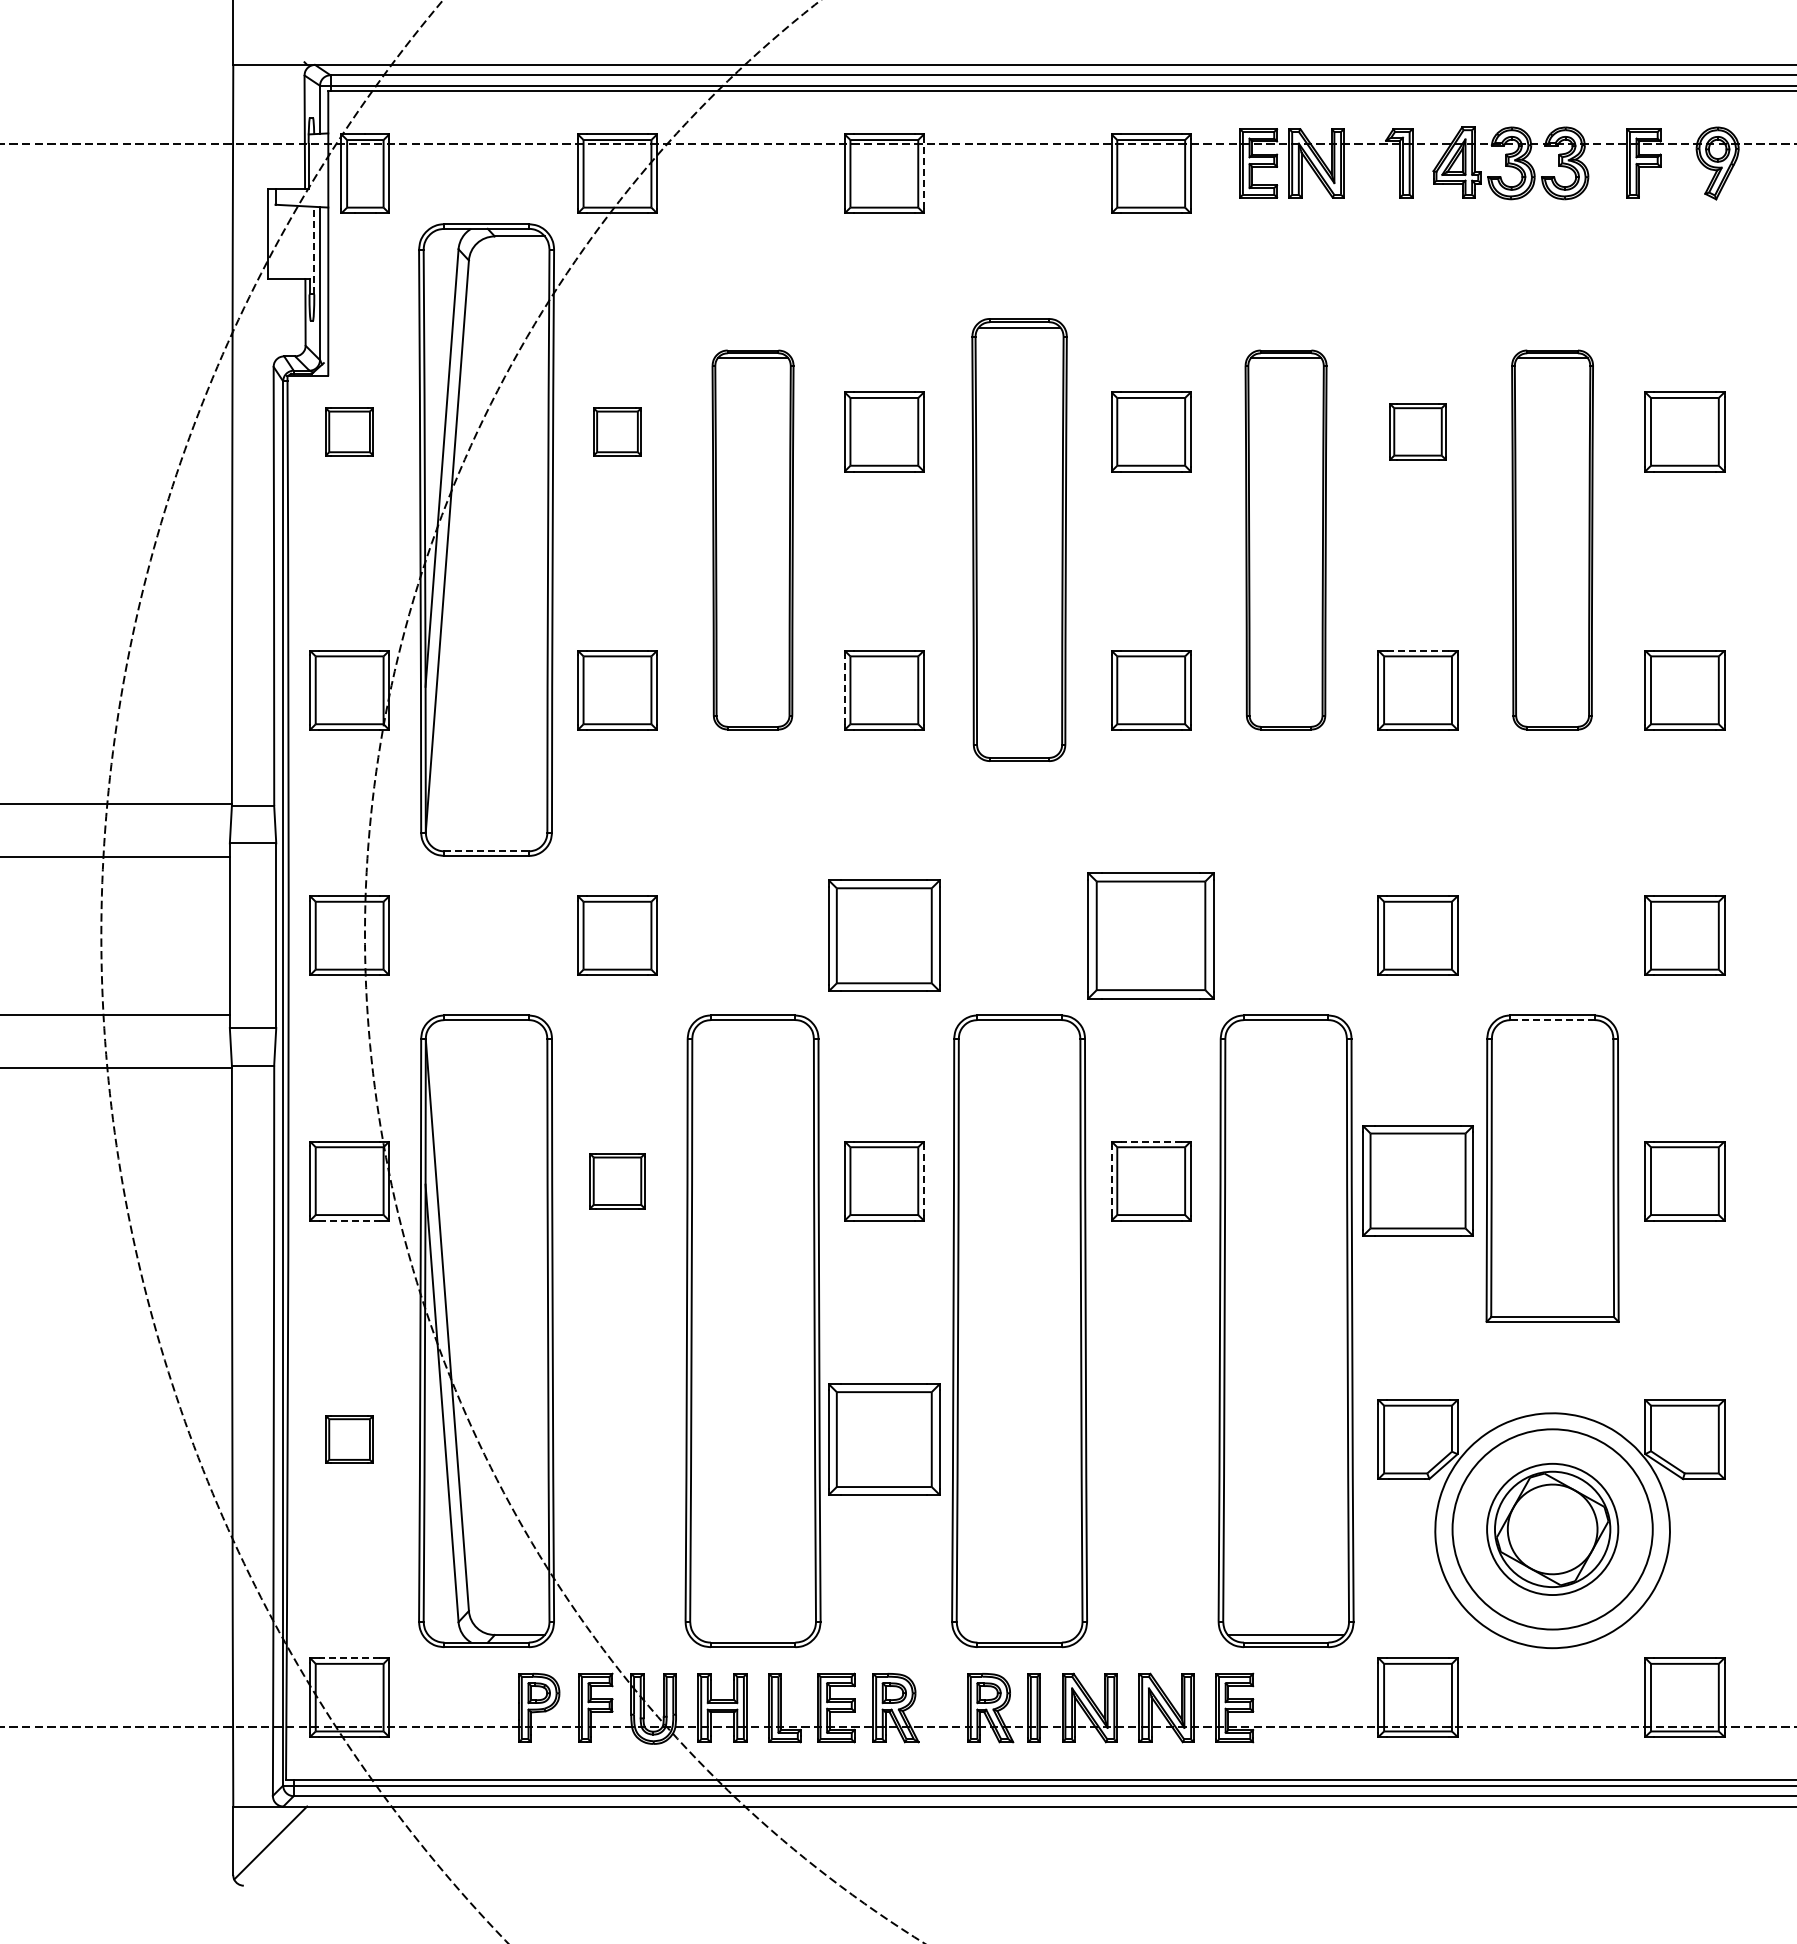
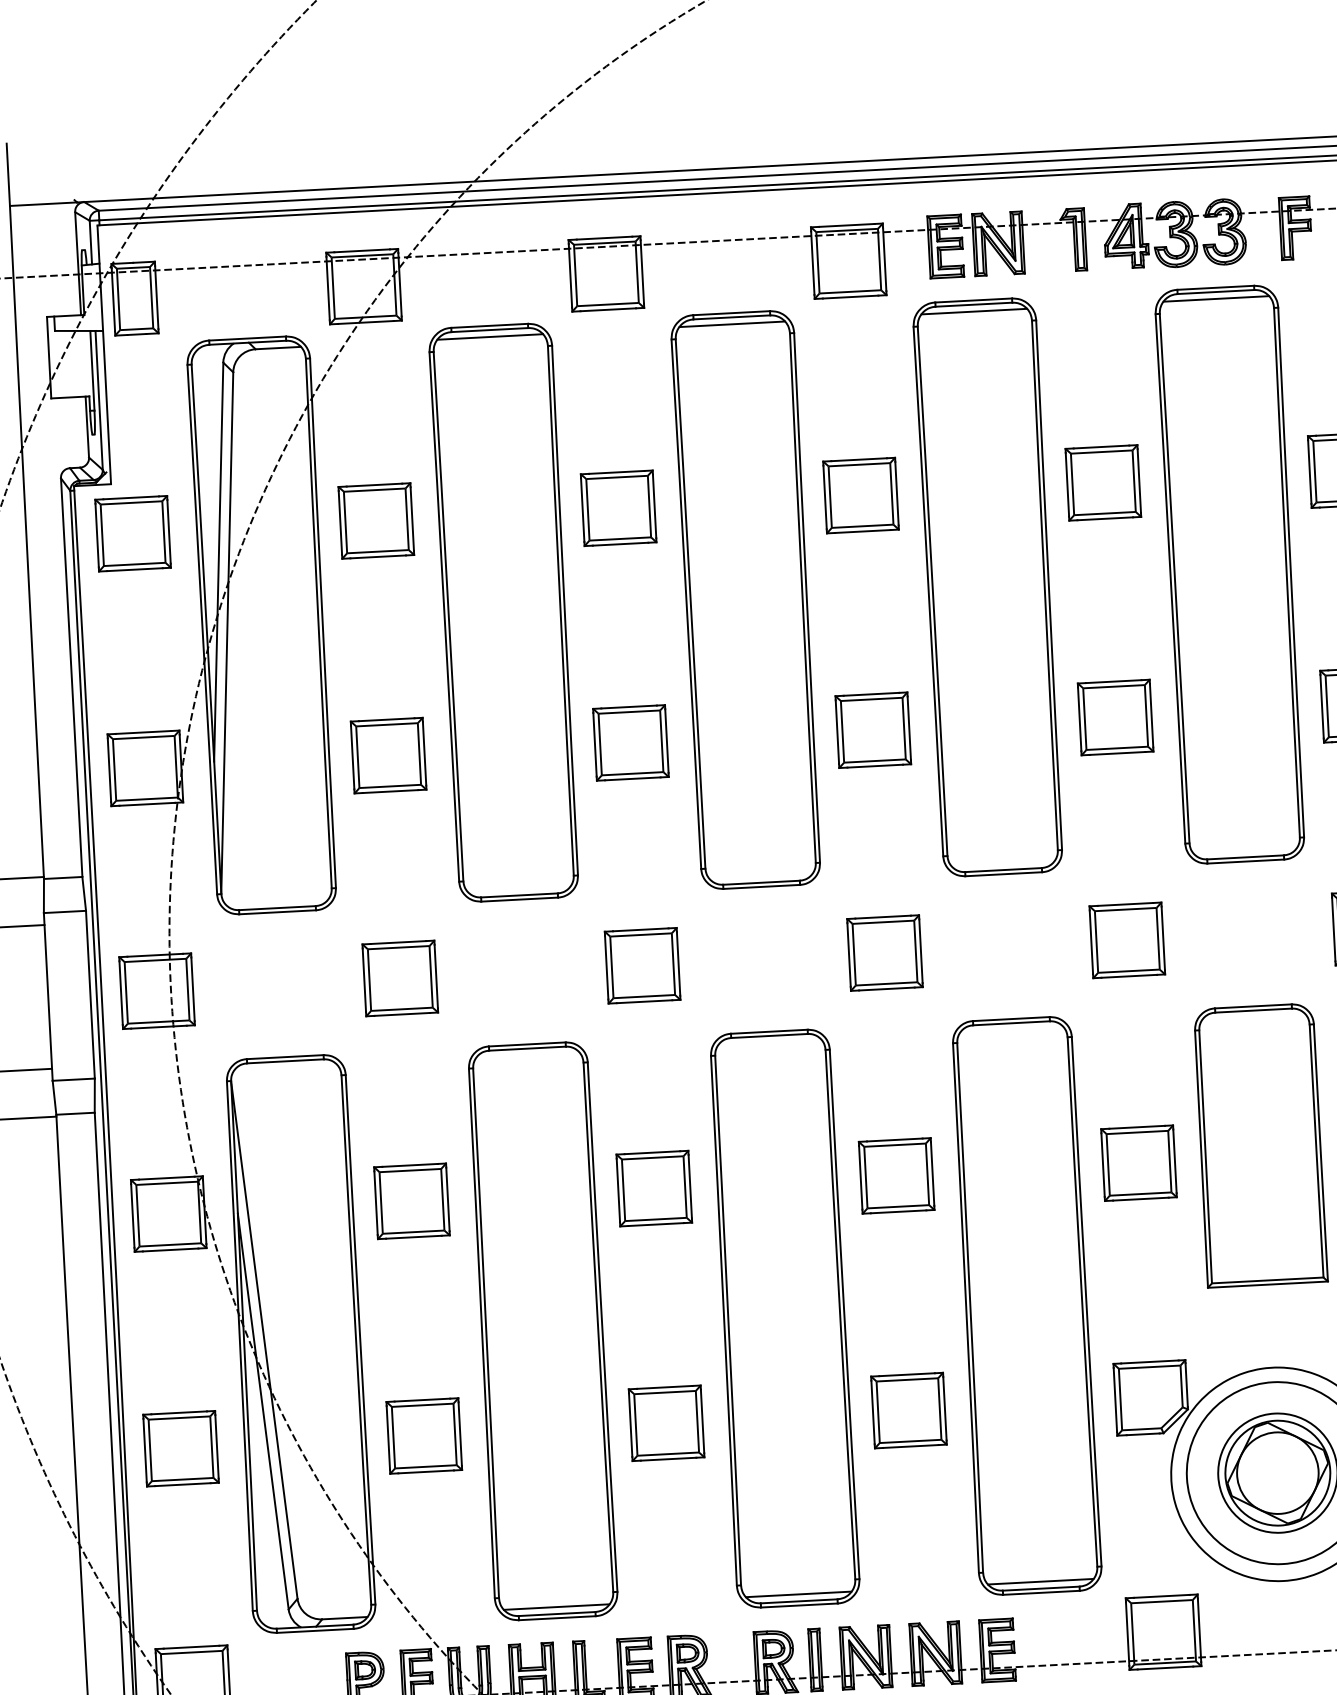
line: (923, 173) -> (641, 271), dashed -> solid
line: (314, 250) -> (92, 370), dashed -> solid
part: (349, 431) -> (132, 533), size x1.67
part: (617, 431) -> (376, 520), size x1.67
part: (1417, 431) -> (1102, 482), size x1.43
part: (752, 539) -> (504, 612), size x1.67
part: (1019, 539) -> (746, 599), size x1.43
part: (1285, 539) -> (988, 586), size x1.67
part: (1552, 539) -> (1230, 574), size x1.67
line: (1418, 650) -> (1114, 681), dashed -> solid
line: (844, 689) -> (594, 744), dashed -> solid
line: (487, 851) -> (278, 908), dashed -> solid
part: (884, 935) -> (642, 965), size x0.71
part: (1151, 935) -> (885, 952), size x0.62
line: (1552, 1020) -> (1253, 1010), dashed -> solid
line: (1151, 1141) -> (895, 1139), dashed -> solid
line: (923, 1180) -> (689, 1186), dashed -> solid
line: (1111, 1180) -> (860, 1177), dashed -> solid
part: (617, 1181) -> (412, 1201), size x1.43
part: (1417, 1181) -> (1138, 1163), size x0.71
line: (349, 1220) -> (170, 1249), dashed -> solid
part: (349, 1439) -> (180, 1448), size x1.67
part: (617, 1439) -> (424, 1436), added
part: (884, 1439) -> (666, 1423), size x0.71
part: (1151, 1439) -> (909, 1410), added
line: (752, 1634) -> (556, 1606), added
line: (1019, 1634) -> (798, 1593), added
line: (349, 1658) -> (191, 1647), dashed -> solid

